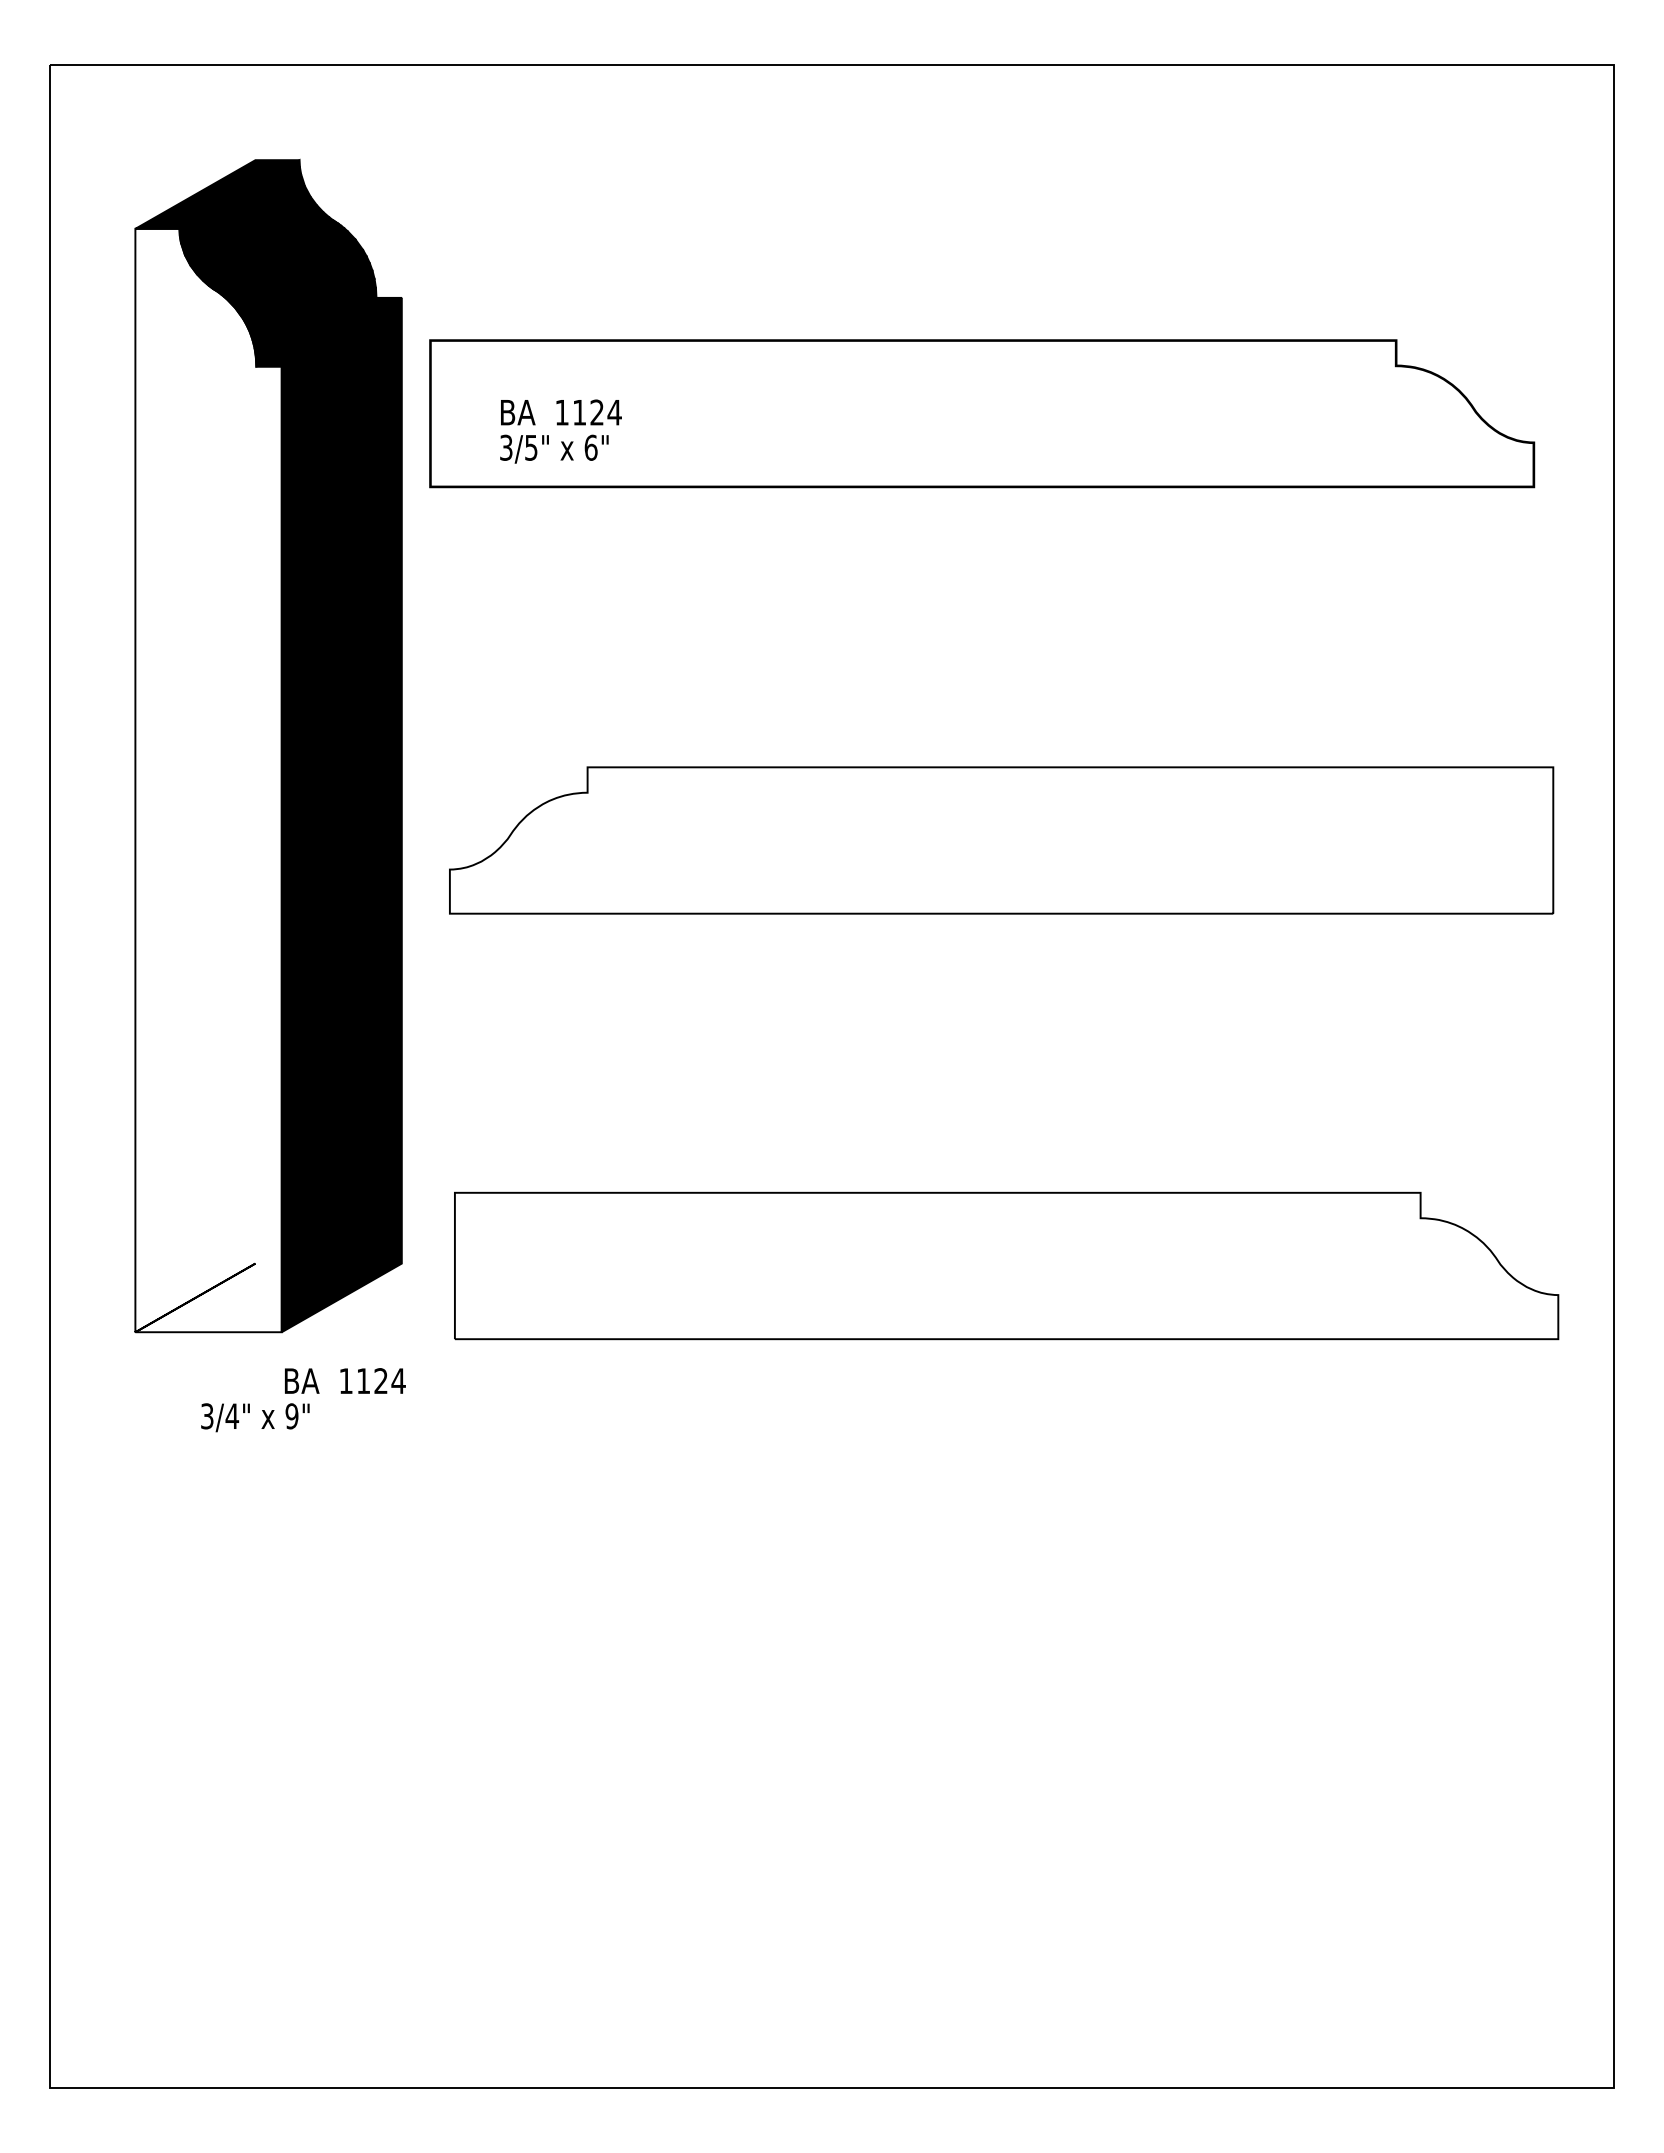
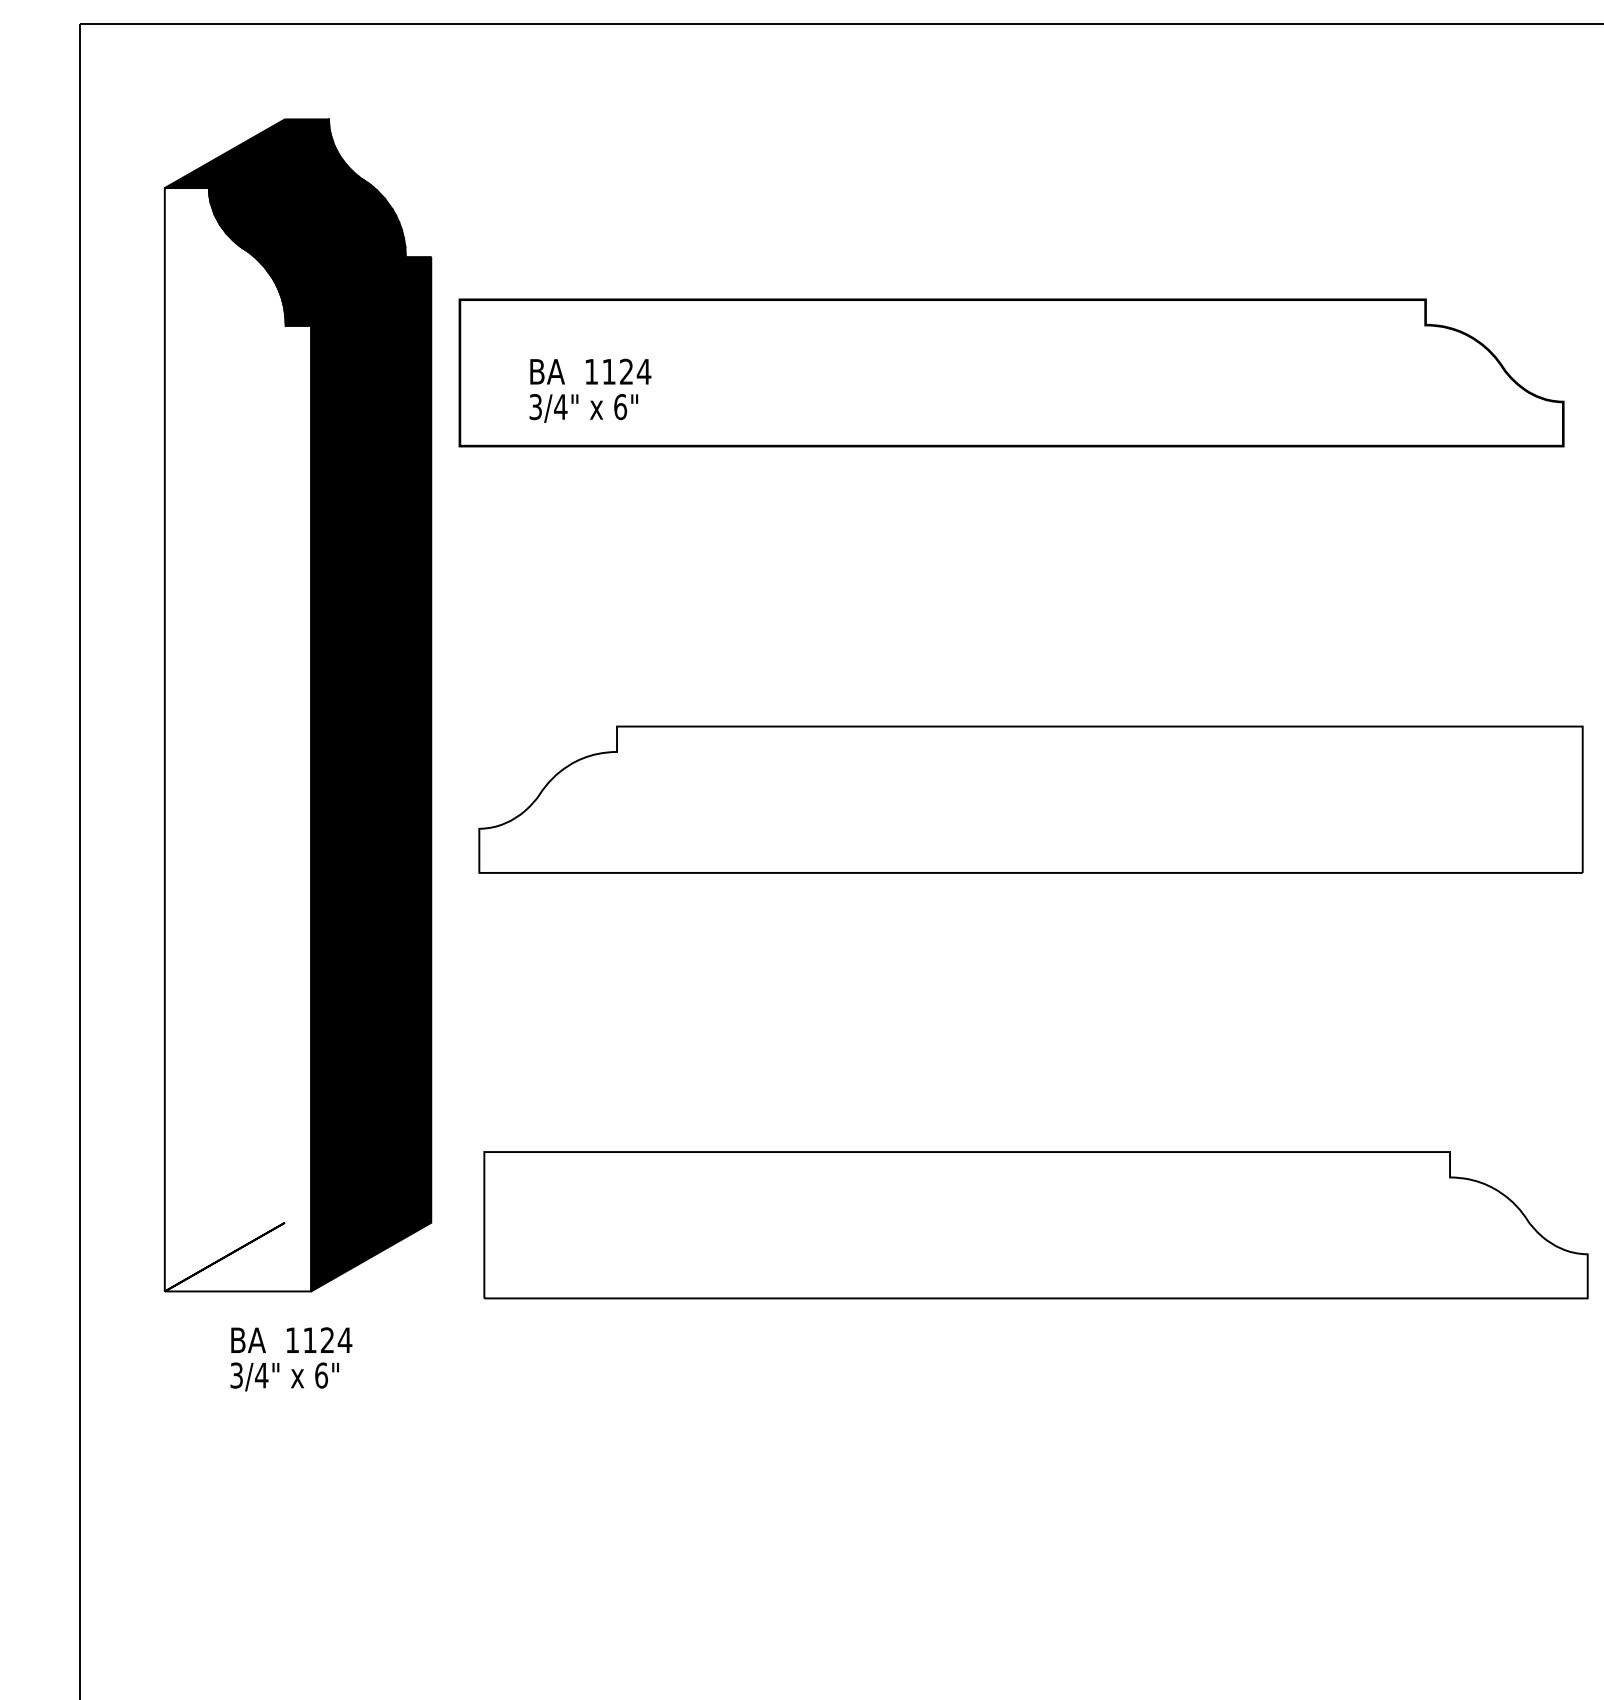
text: (531, 447) -> (560, 406), 3/5" -> 3/4"
text: (345, 1380) -> (291, 1339), moved
text: (291, 1416) -> (320, 1375), 9" -> 6"

